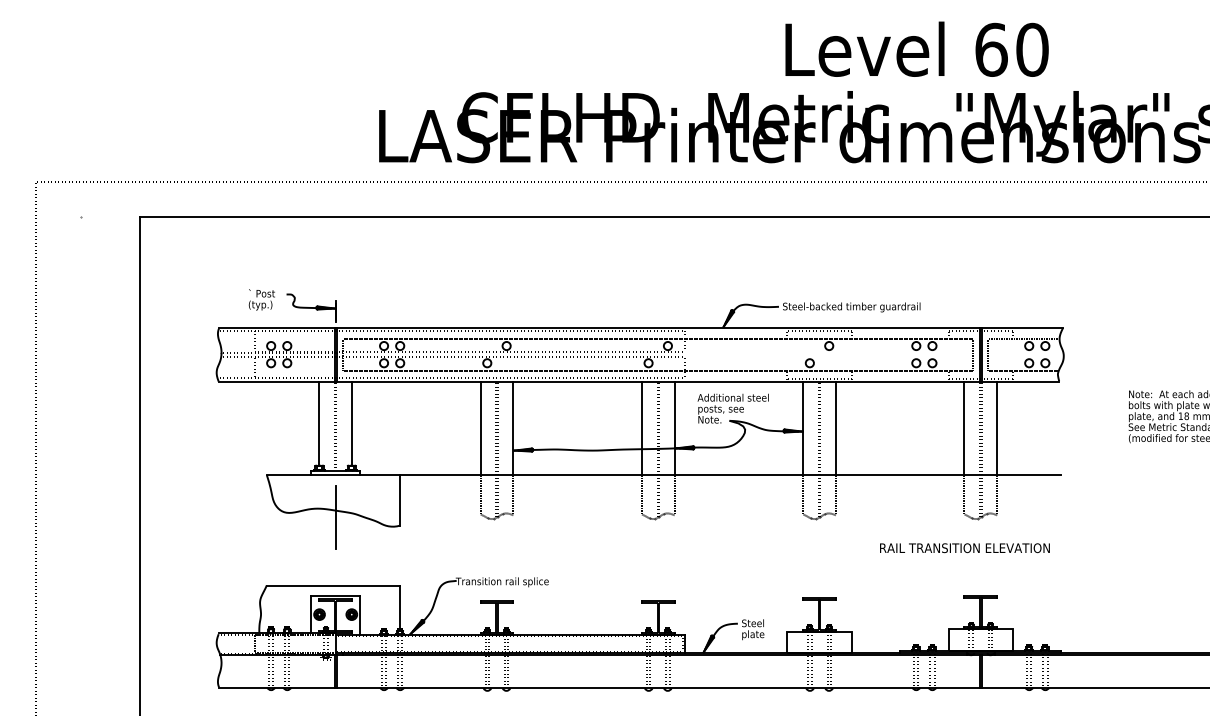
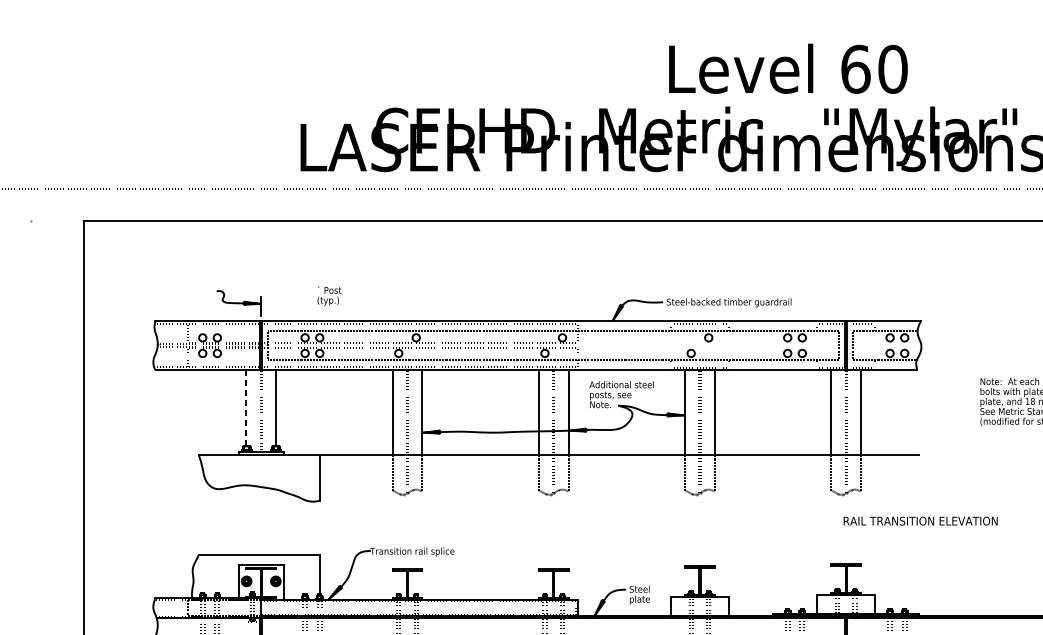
text: (261, 299) -> (329, 295), moved
line: (319, 424) -> (246, 409), solid -> dashed
line: (335, 516) -> (261, 492), removed
text: (964, 548) -> (920, 521), moved

